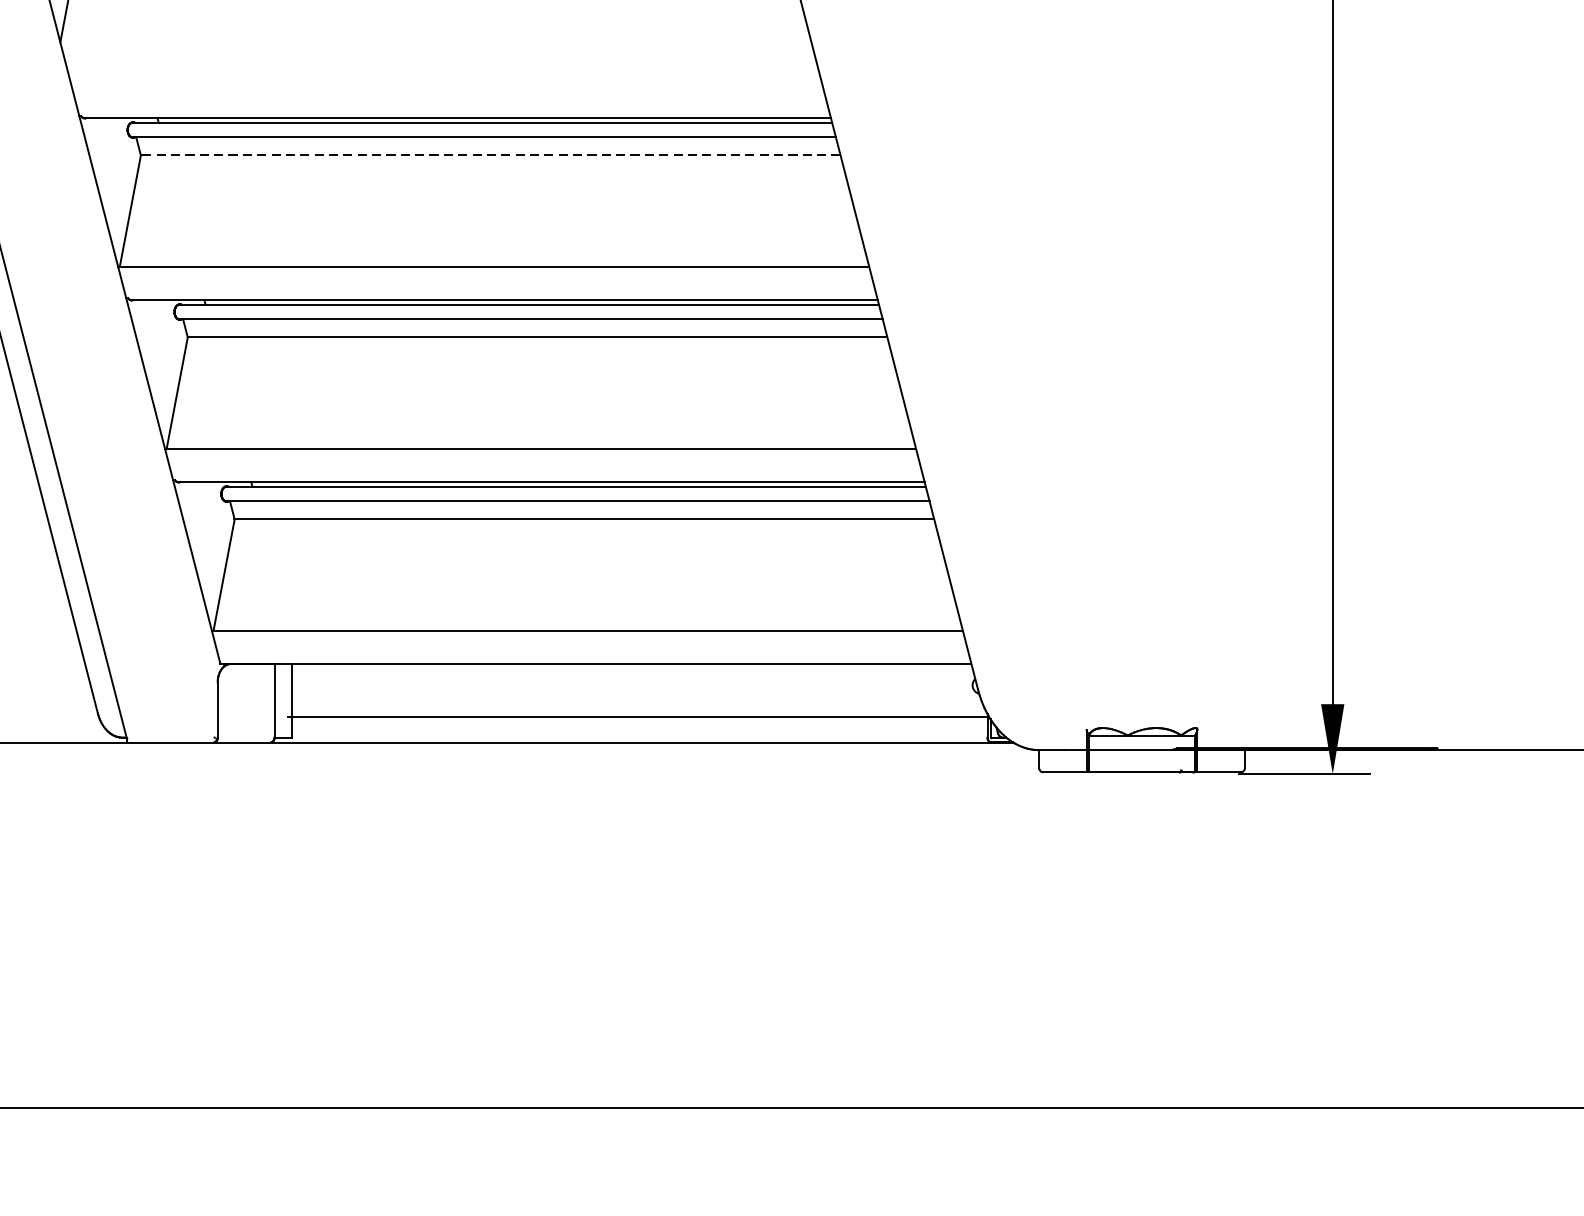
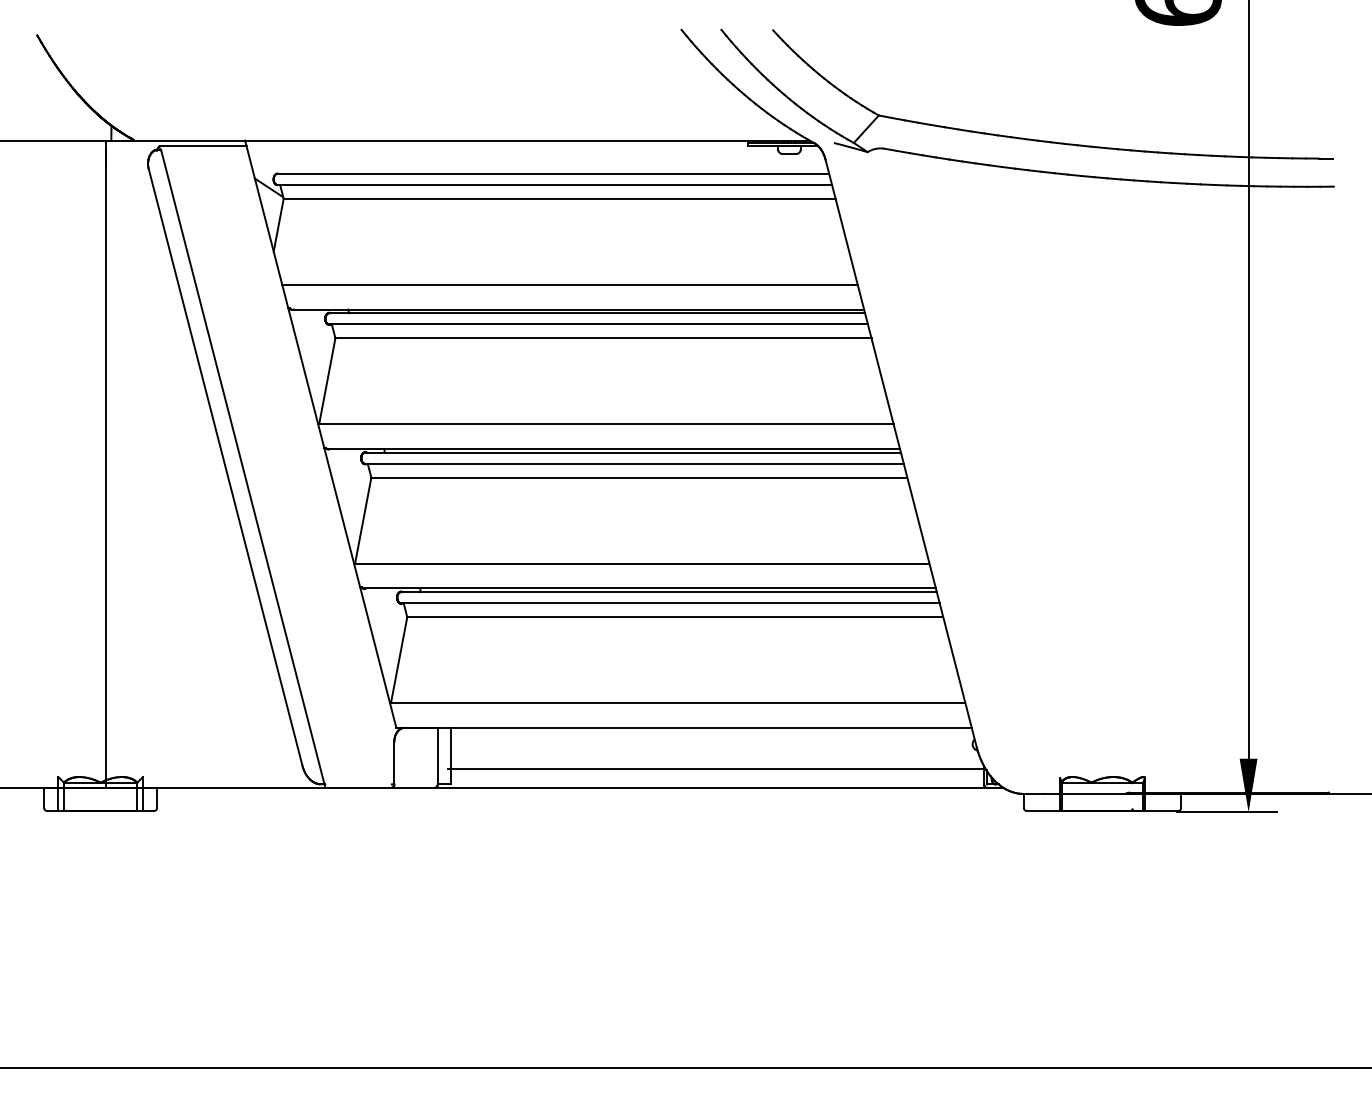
line: (446, 85) -> (569, 284), added
line: (489, 155) -> (602, 338), dashed -> solid

